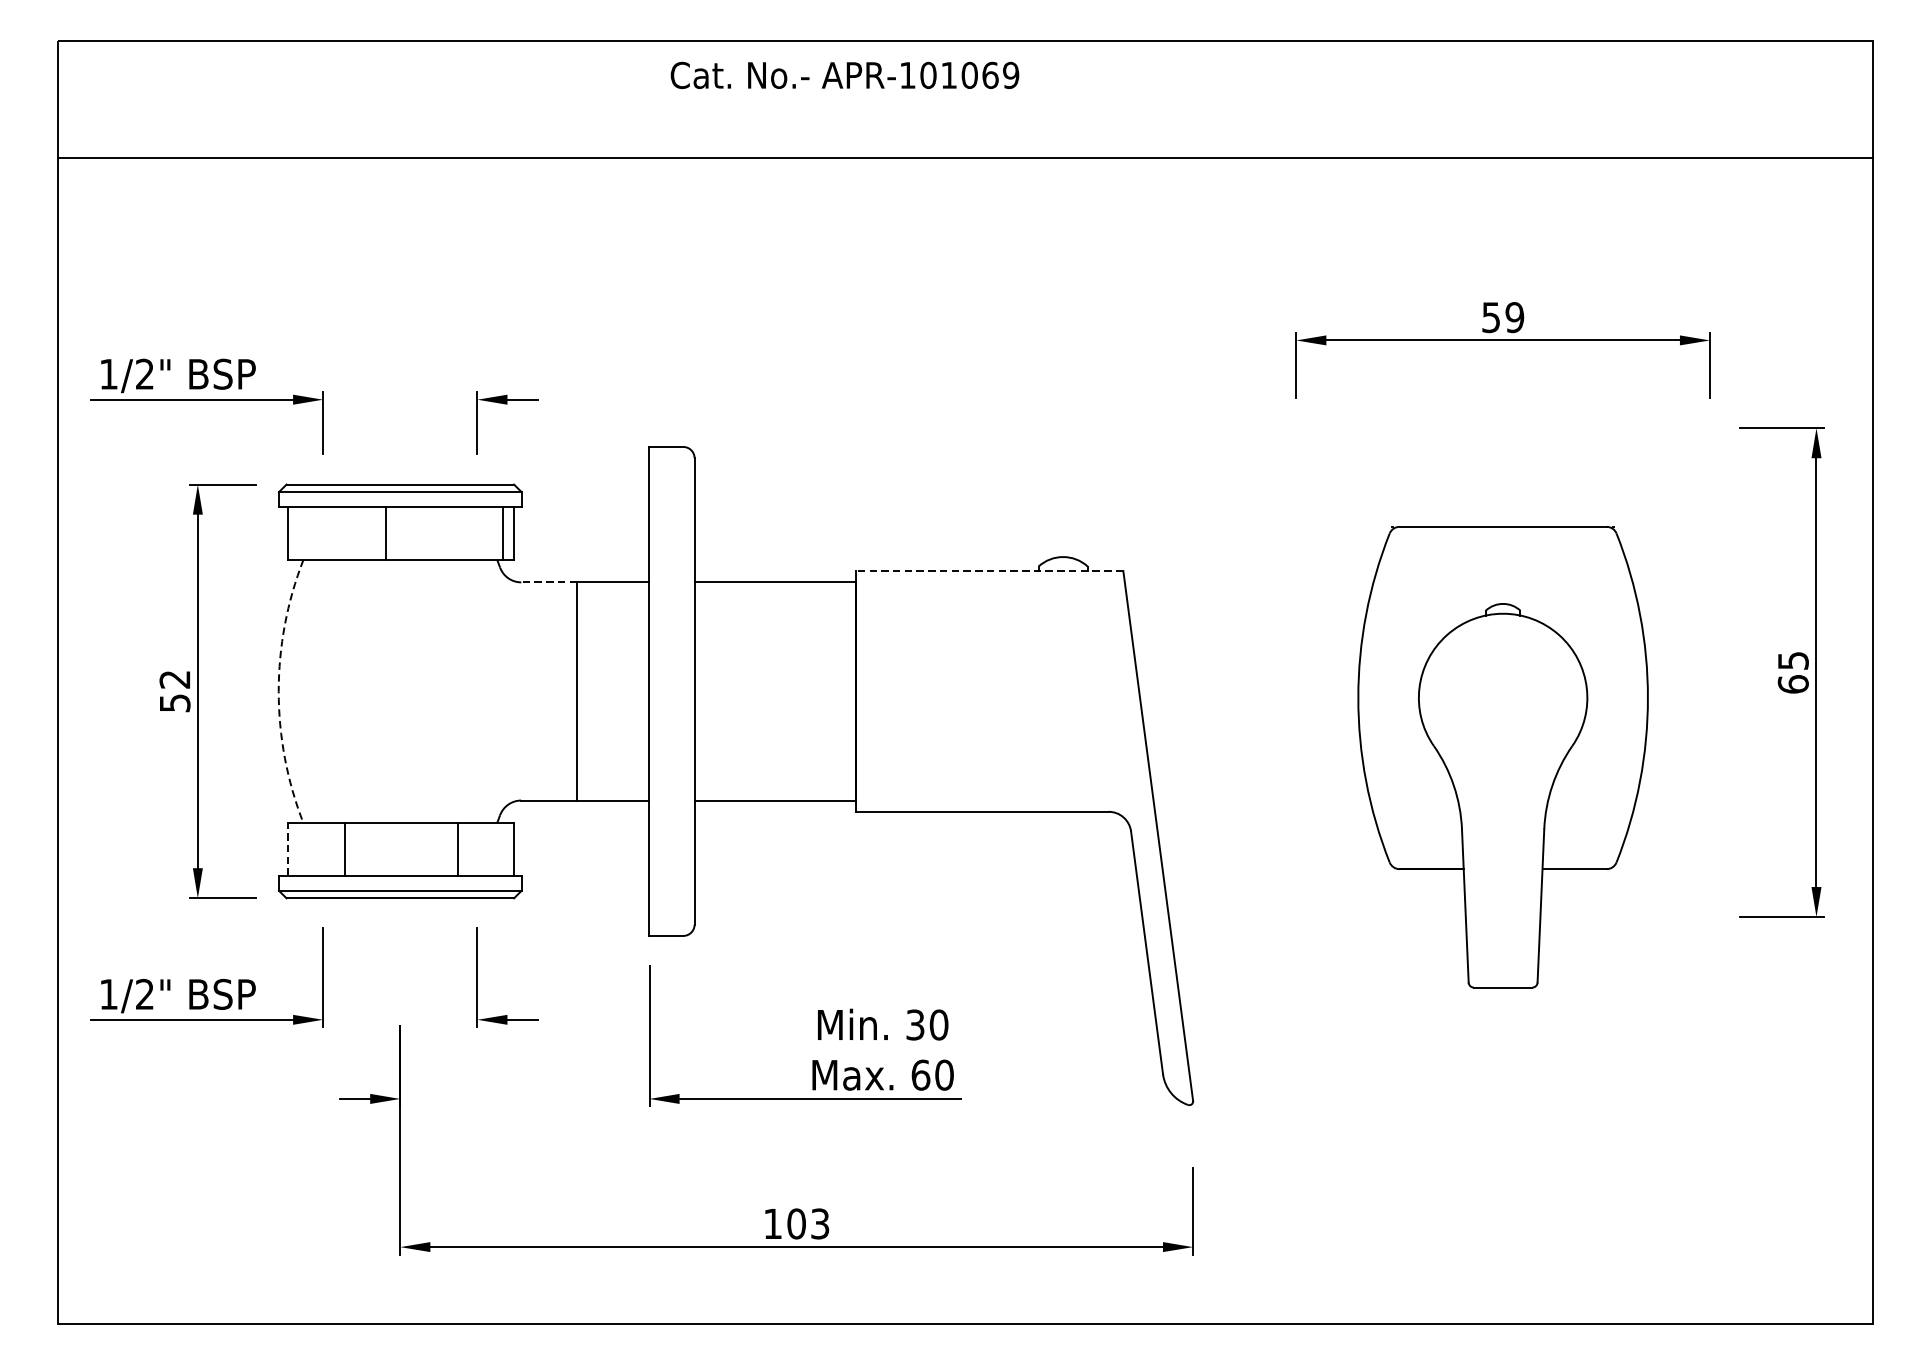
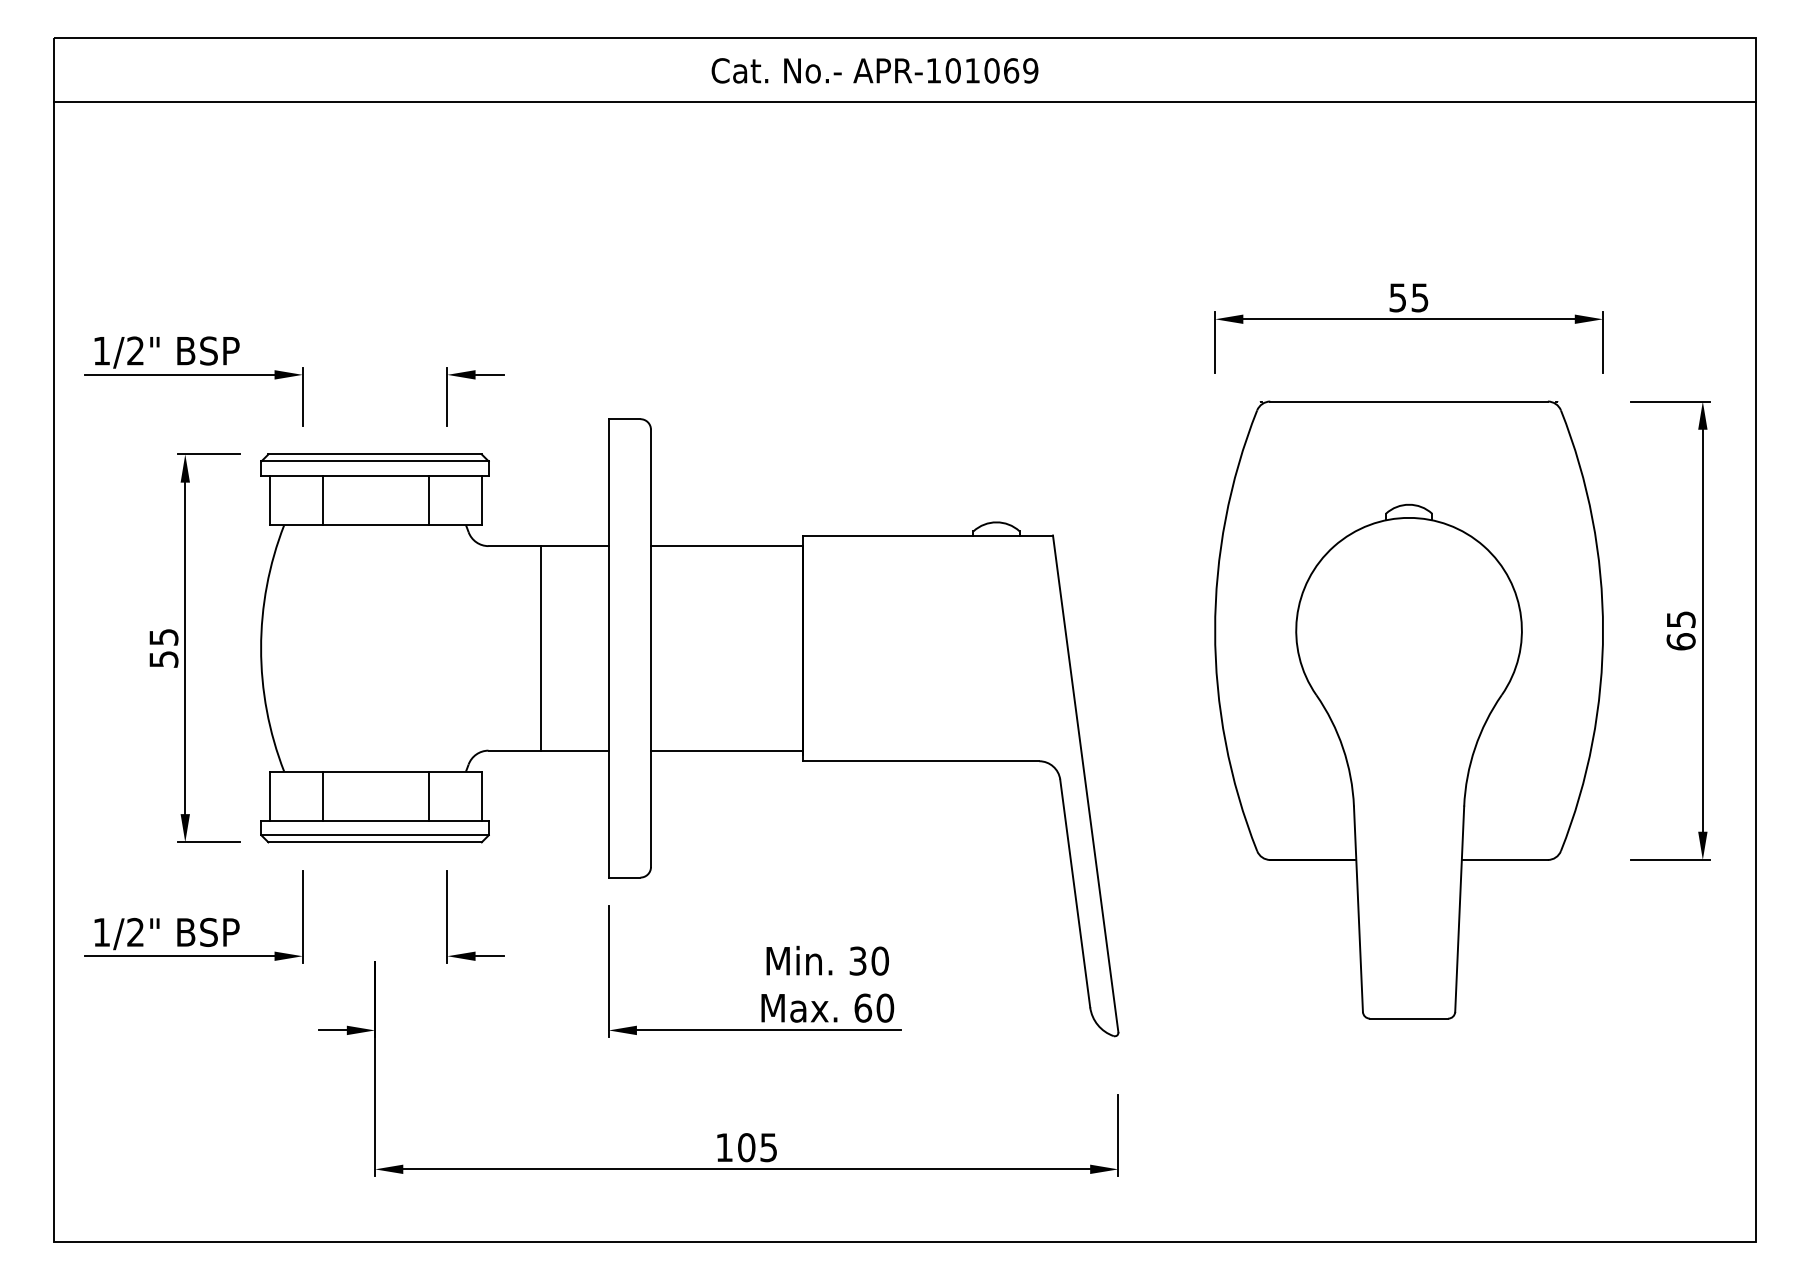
text: (844, 75) -> (874, 70), moved
line: (964, 157) -> (904, 101), moved
text: (1514, 317) -> (1419, 297), 59 -> 55
line: (386, 533) -> (323, 500), moved
line: (502, 533) -> (428, 500), moved
line: (989, 571) -> (927, 535), dashed -> solid
line: (548, 582) -> (514, 546), dashed -> solid
text: (174, 679) -> (163, 637), 52 -> 55
arc: (279, 691) -> (261, 648), dashed -> solid
part: (1502, 756) -> (1408, 709), size x1.43
line: (288, 849) -> (270, 796), dashed -> solid
text: (820, 1223) -> (769, 1147), 103 -> 105

